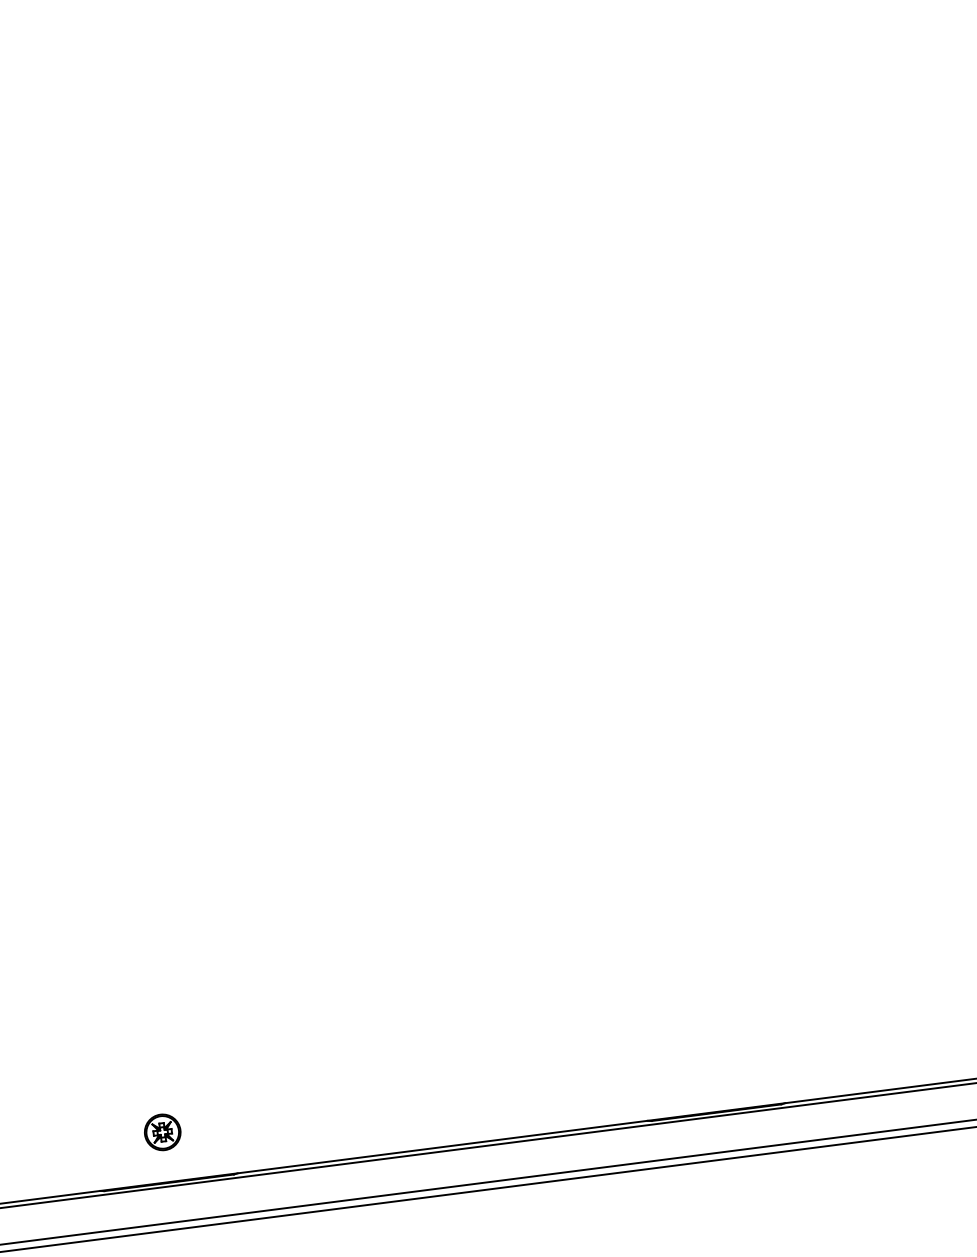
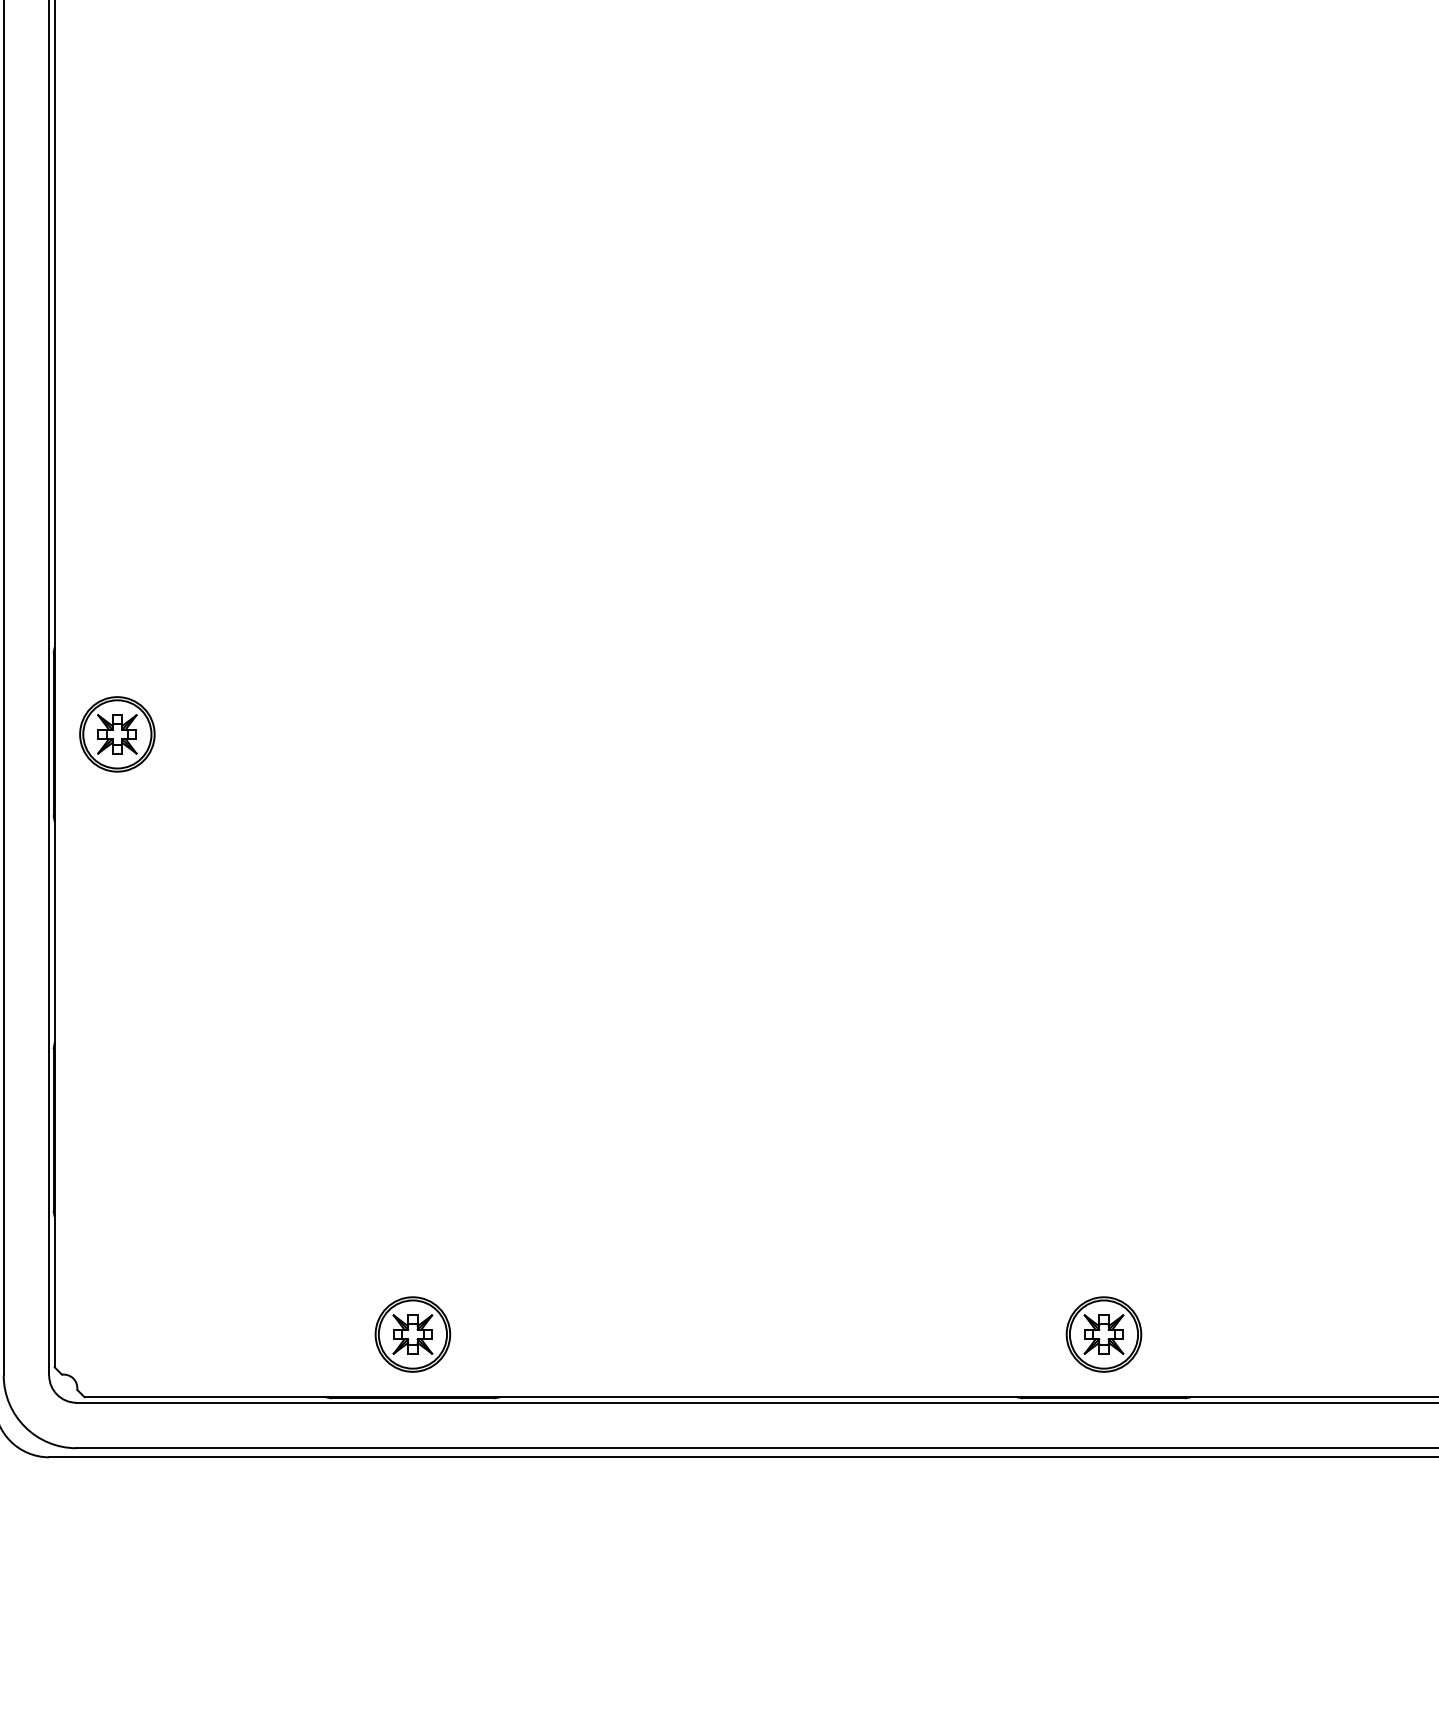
part: (709, 1062) -> (1103, 1334), added
part: (162, 1132) -> (412, 1334), size x1.67

